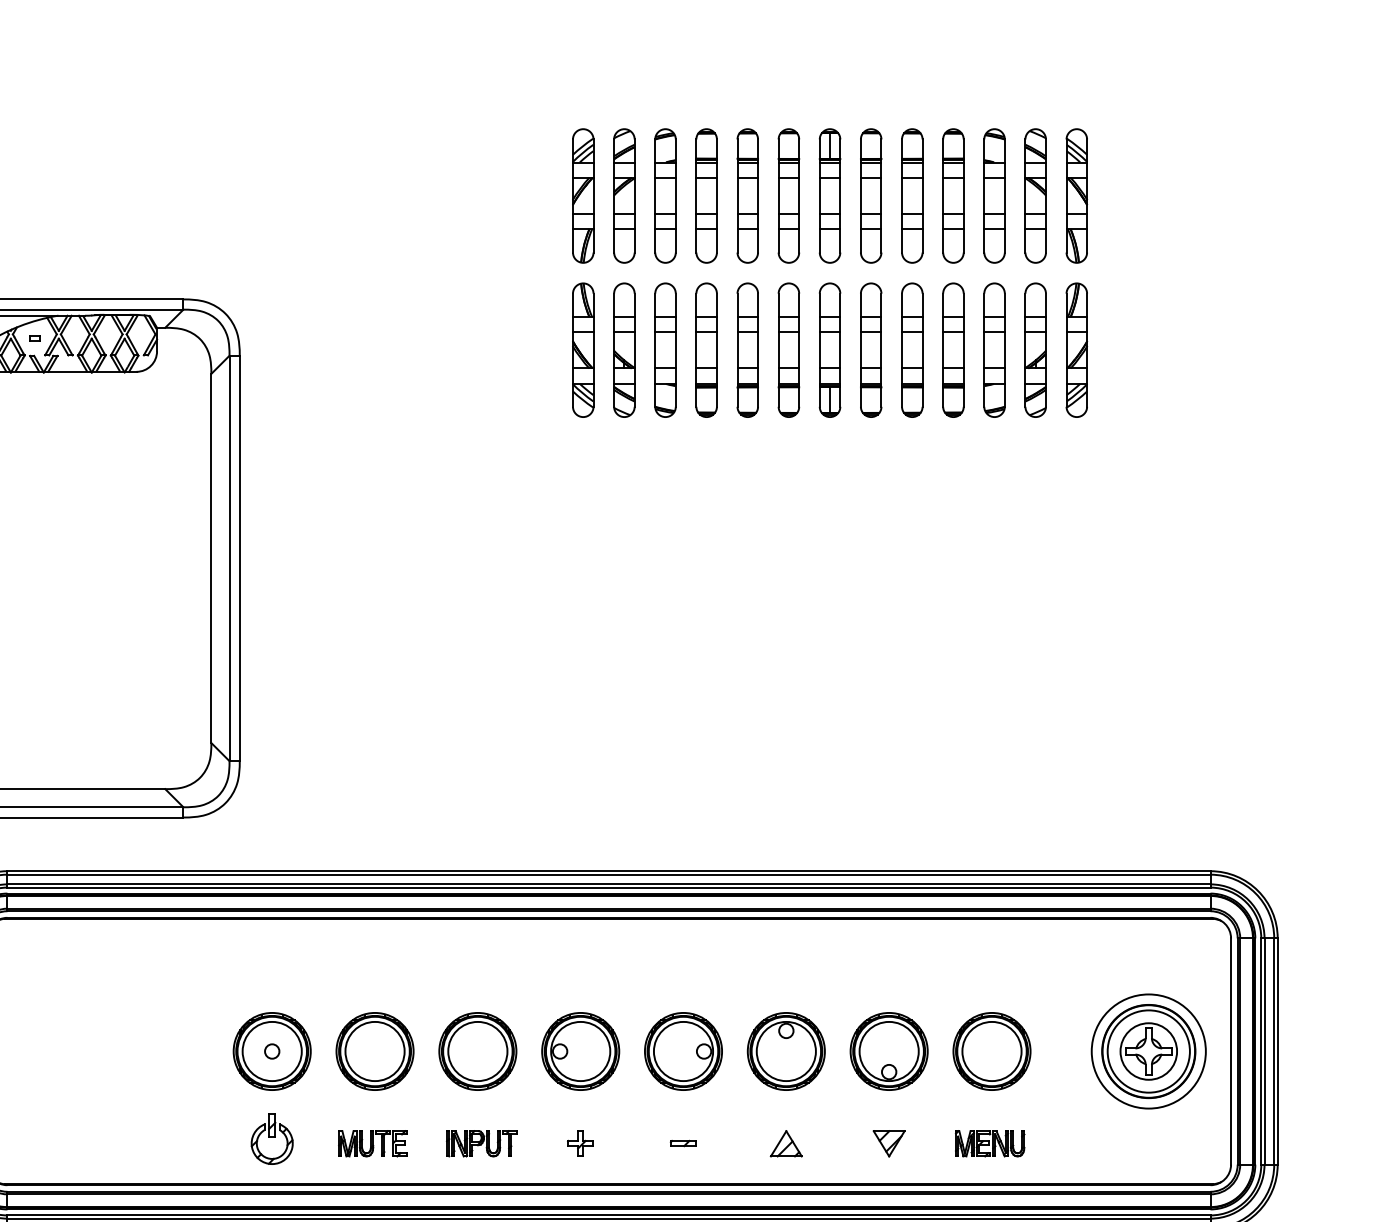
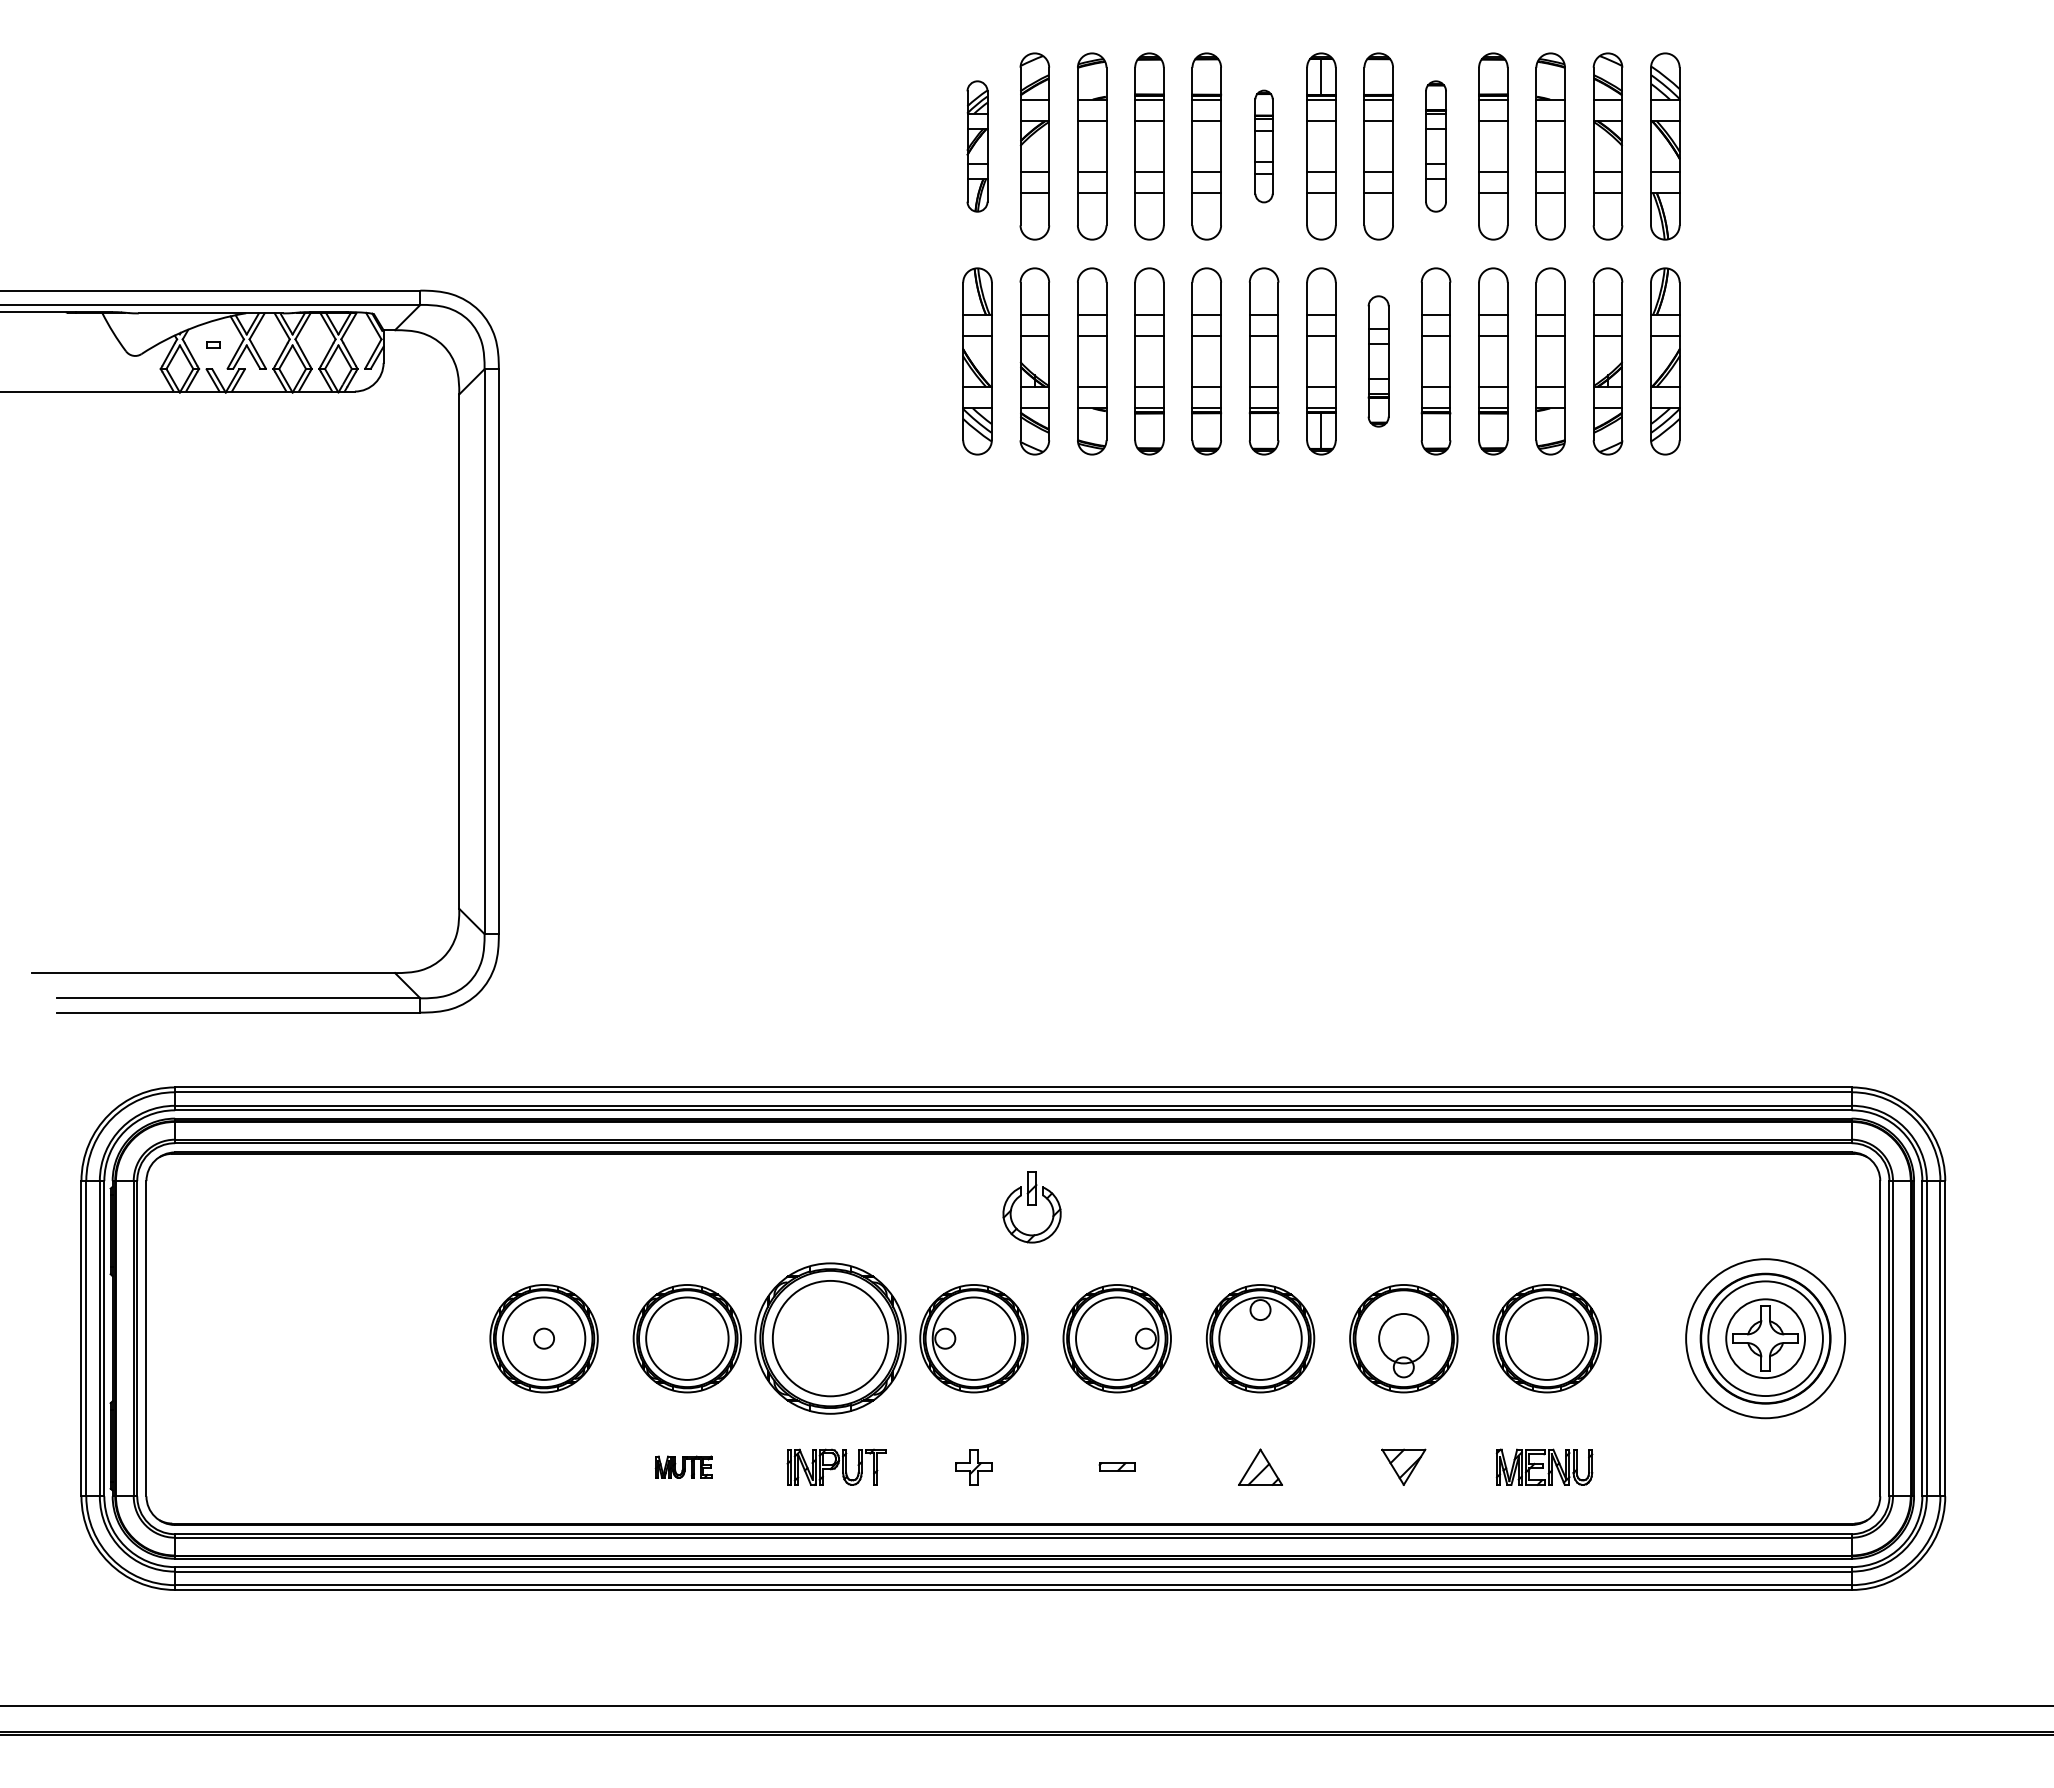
part: (583, 195) -> (977, 146), size x0.7
part: (788, 195) -> (1263, 146), size x0.6
part: (911, 195) -> (1435, 146), size x0.7
part: (871, 350) -> (1378, 361), size x0.7
part: (477, 1051) -> (830, 1338), size x1.4
circle: (888, 1051) -> (1403, 1338), size x0.6
part: (271, 1138) -> (1031, 1207), moved
part: (372, 1143) -> (683, 1466), size x0.6

